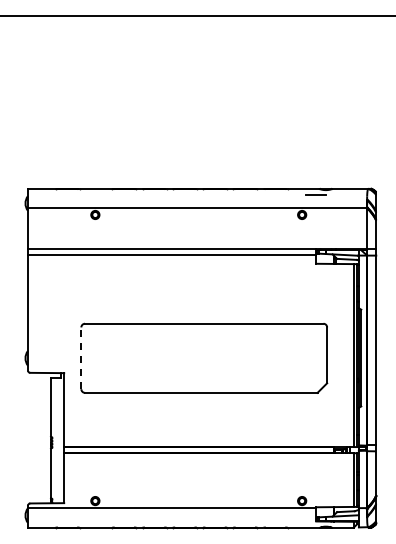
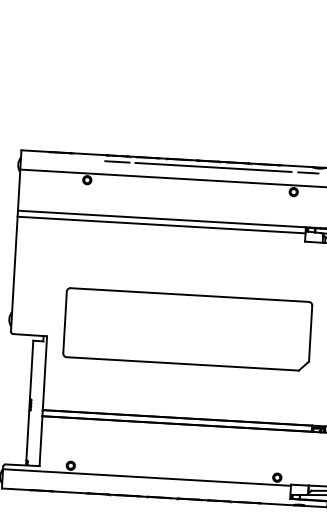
line: (124, 195) -> (117, 162), added
line: (220, 195) -> (213, 167), added
line: (81, 358) -> (65, 322), dashed -> solid

